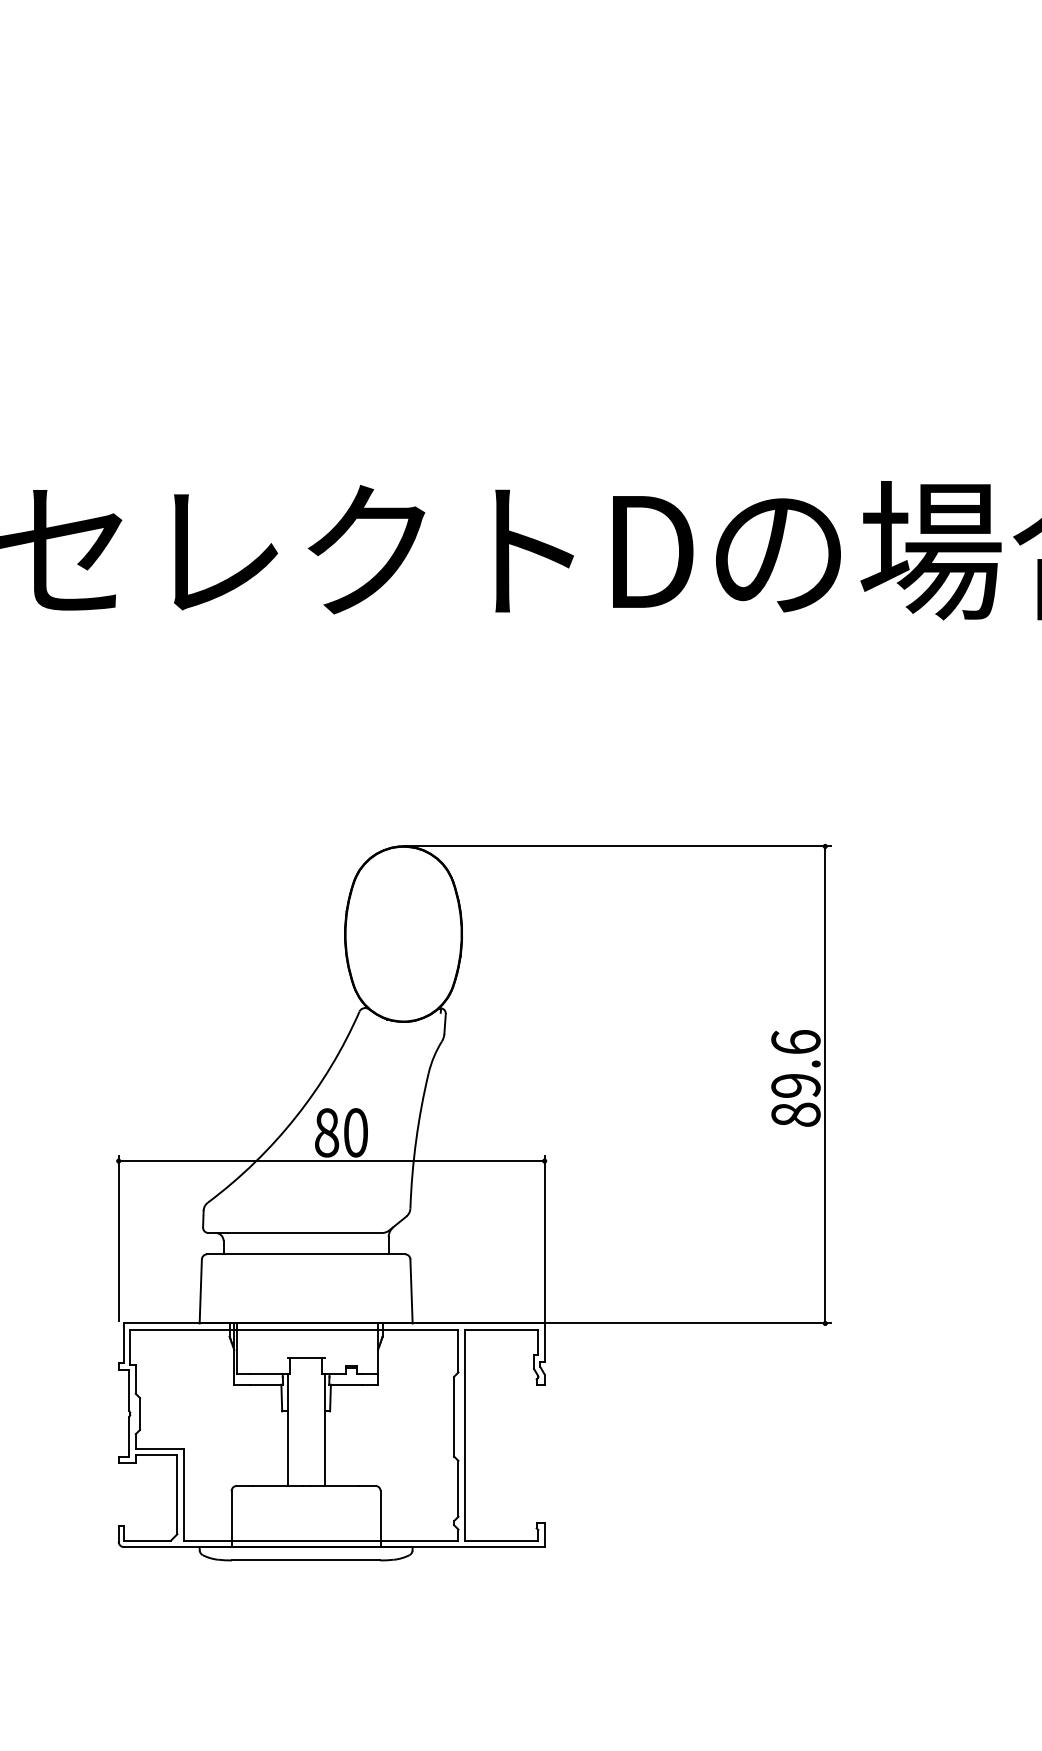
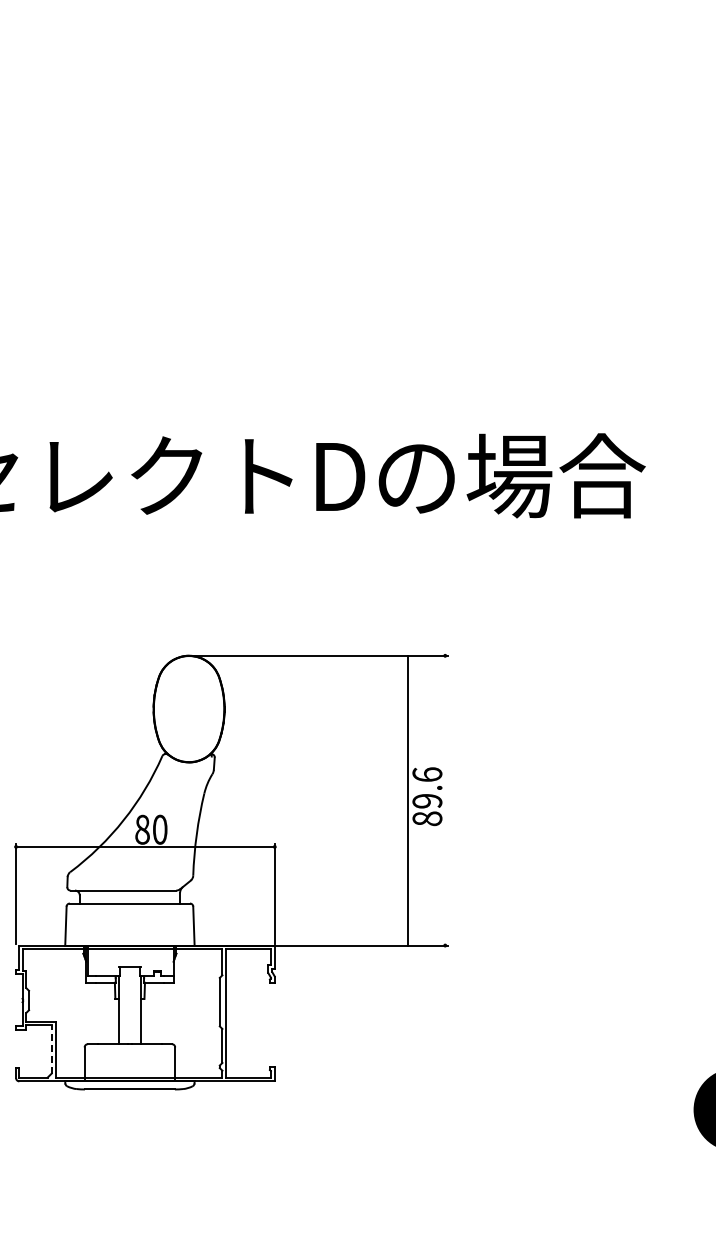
line: (825, 1084) -> (408, 800), moved
line: (177, 1494) -> (51, 1049), solid -> dashed

